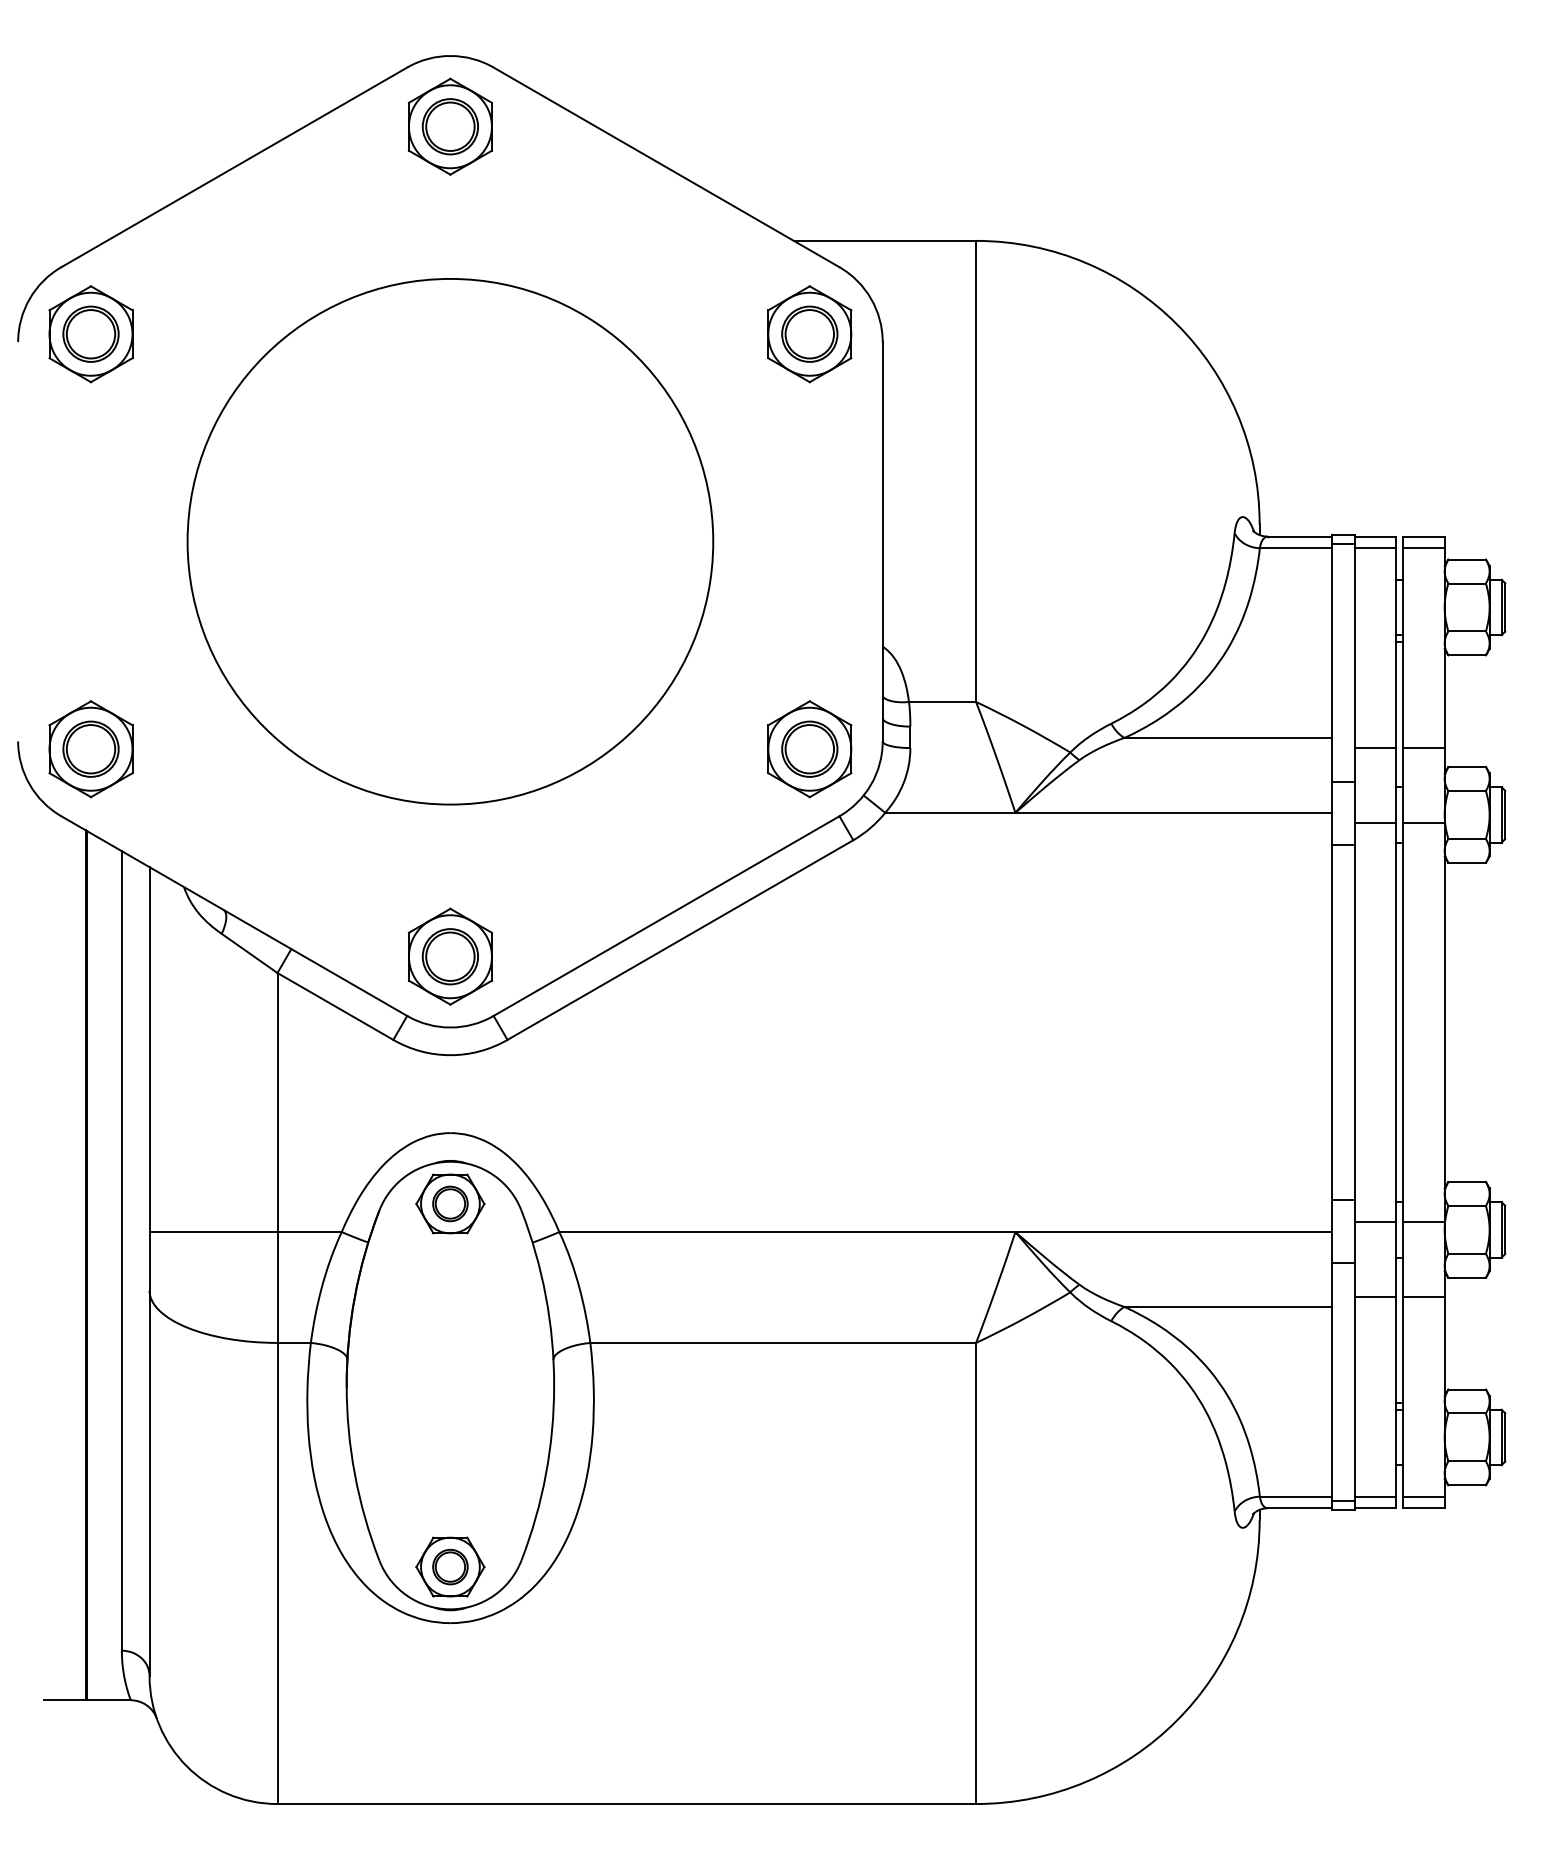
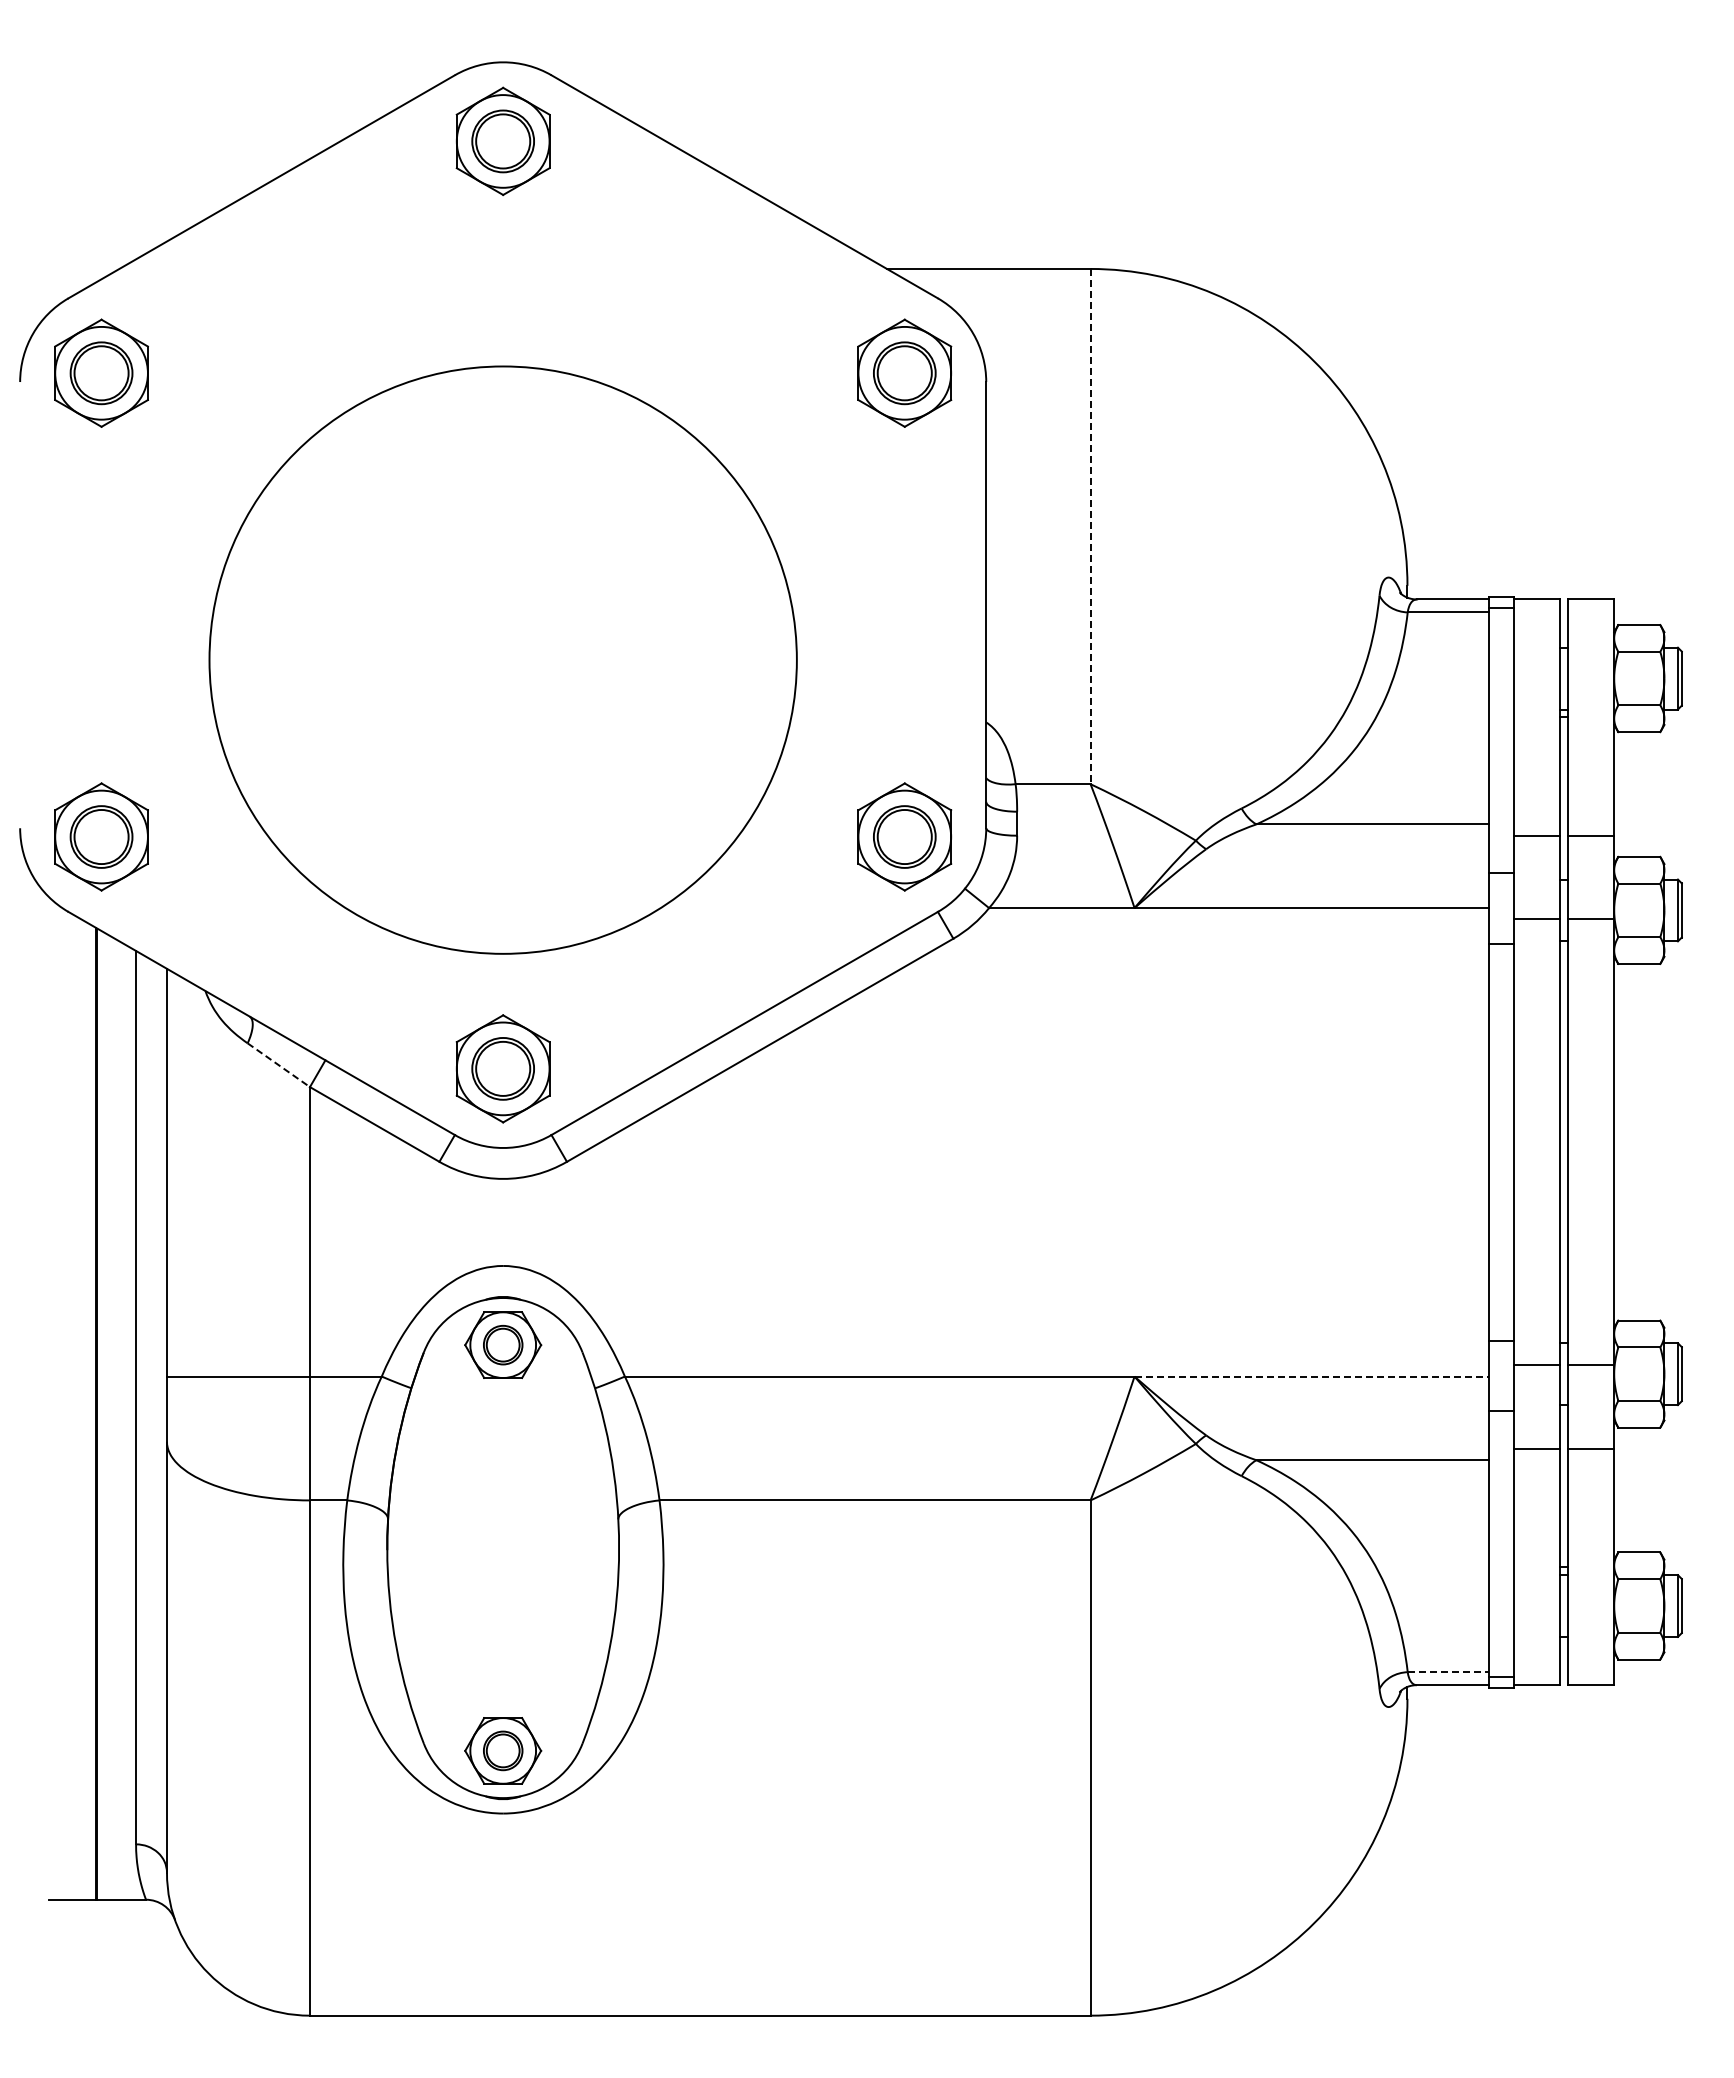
line: (976, 471) -> (1090, 526), solid -> dashed
circle: (449, 541) -> (502, 659), moved
line: (1375, 548) -> (1536, 612), removed
line: (1423, 548) -> (1590, 612), removed
line: (250, 953) -> (279, 1065), solid -> dashed
line: (1174, 1232) -> (1312, 1376), solid -> dashed
line: (1296, 1496) -> (1448, 1672), solid -> dashed
line: (1375, 1496) -> (1536, 1672), removed
line: (1423, 1496) -> (1590, 1672), removed

